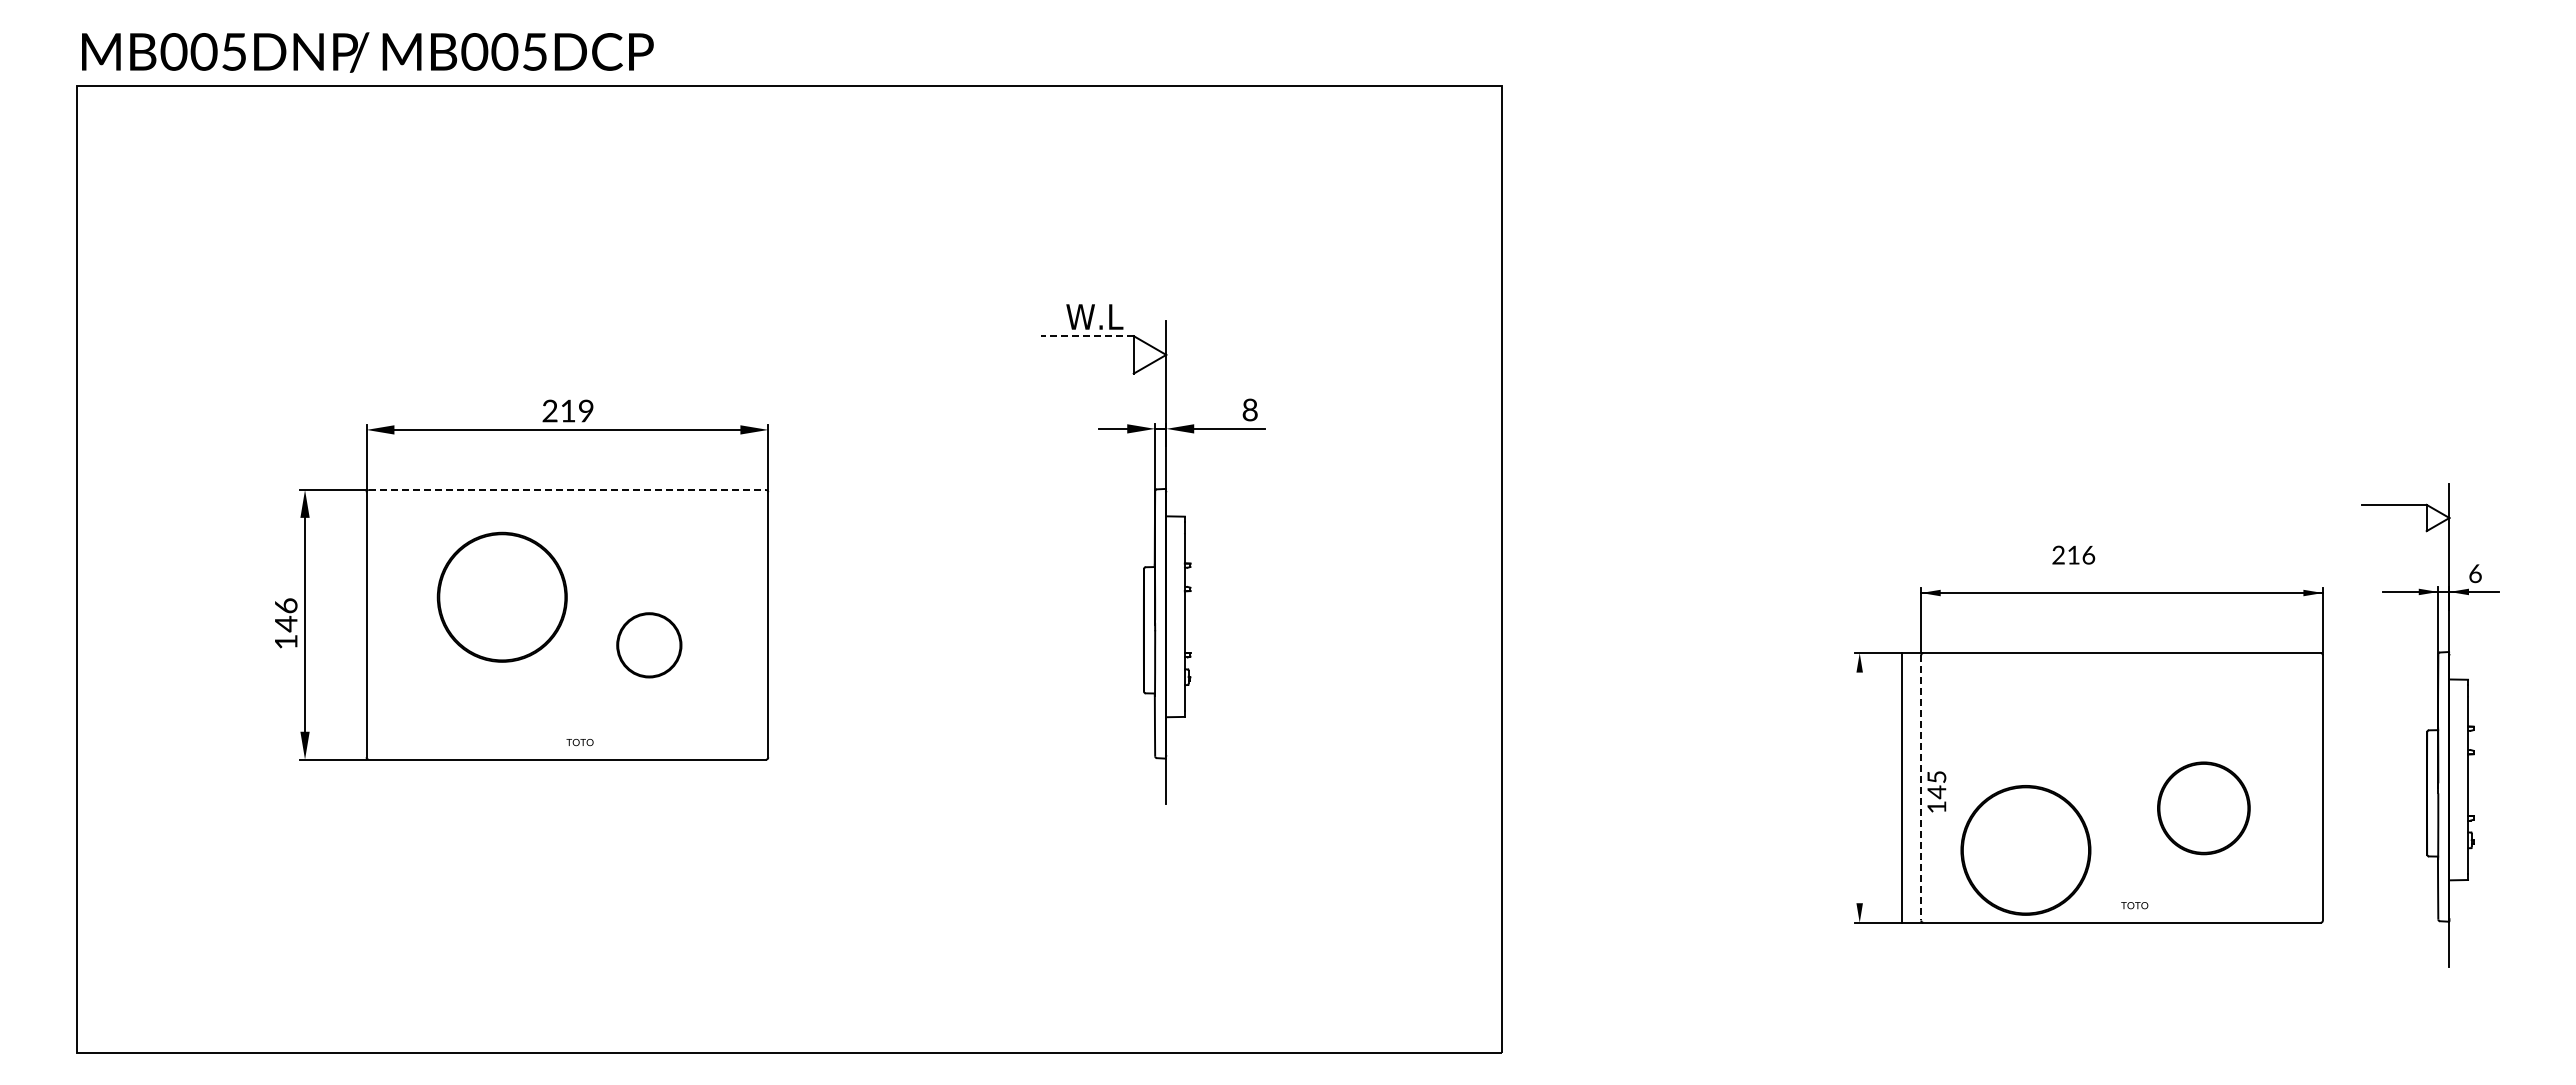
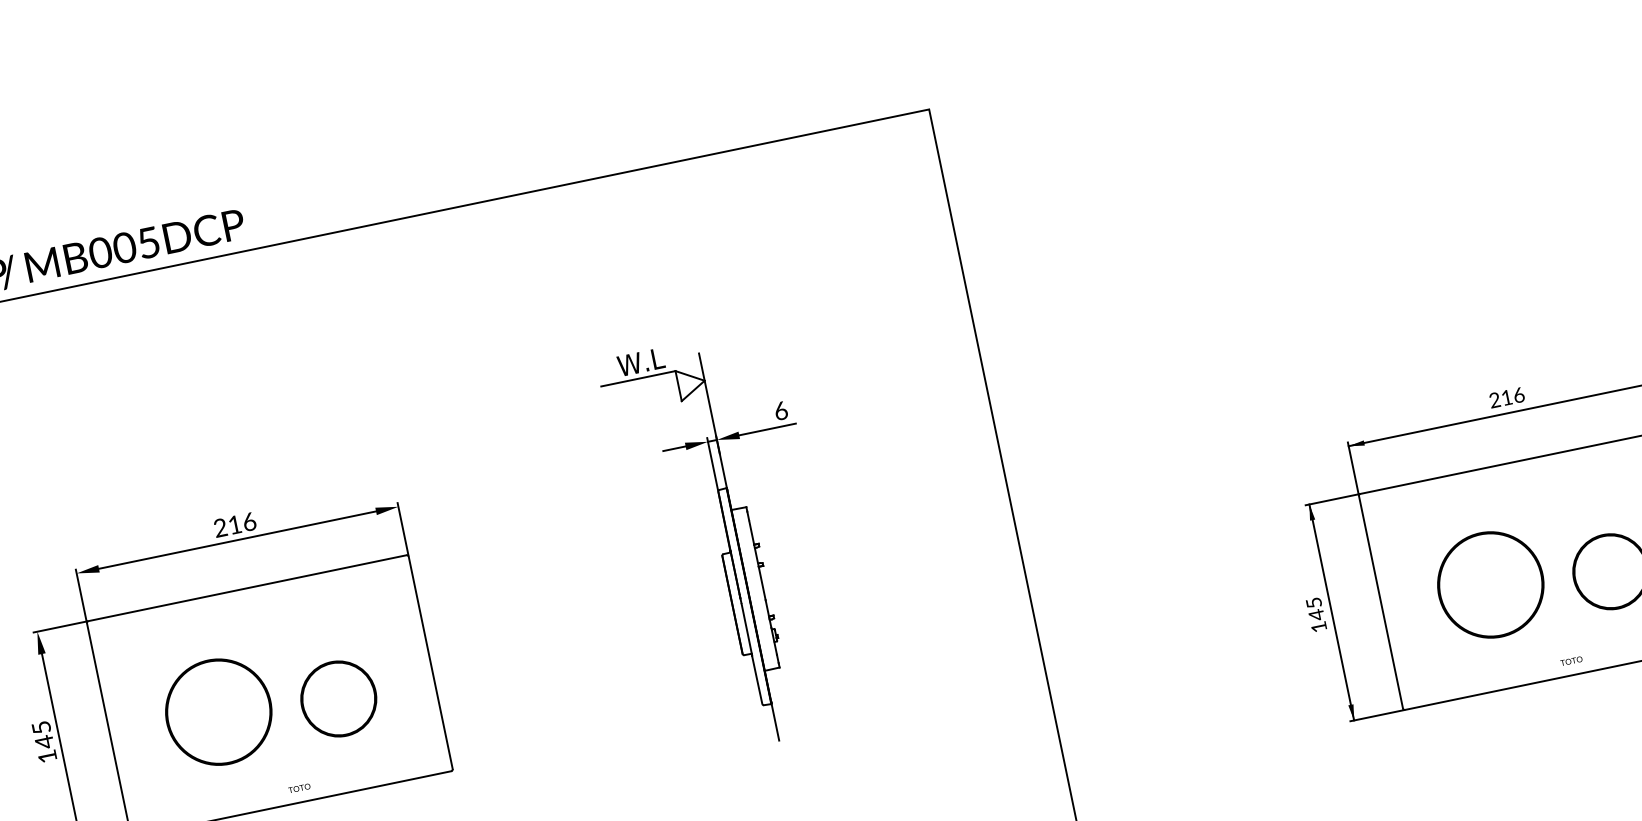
line: (1086, 336) -> (637, 379), dashed -> solid
text: (1249, 409) -> (780, 410), 8 -> 6
text: (586, 410) -> (249, 521), 219 -> 216
line: (567, 489) -> (247, 587), dashed -> solid
text: (2073, 554) -> (1506, 397), moved
part: (501, 596) -> (218, 711), moved
text: (286, 605) -> (41, 727), 146 -> 145
part: (649, 645) -> (339, 699), size x1.43
line: (1901, 787) -> (1331, 612), moved
line: (1921, 787) -> (1381, 601), dashed -> solid
text: (1936, 791) -> (1316, 614), moved
circle: (2025, 850) -> (1490, 585), moved

